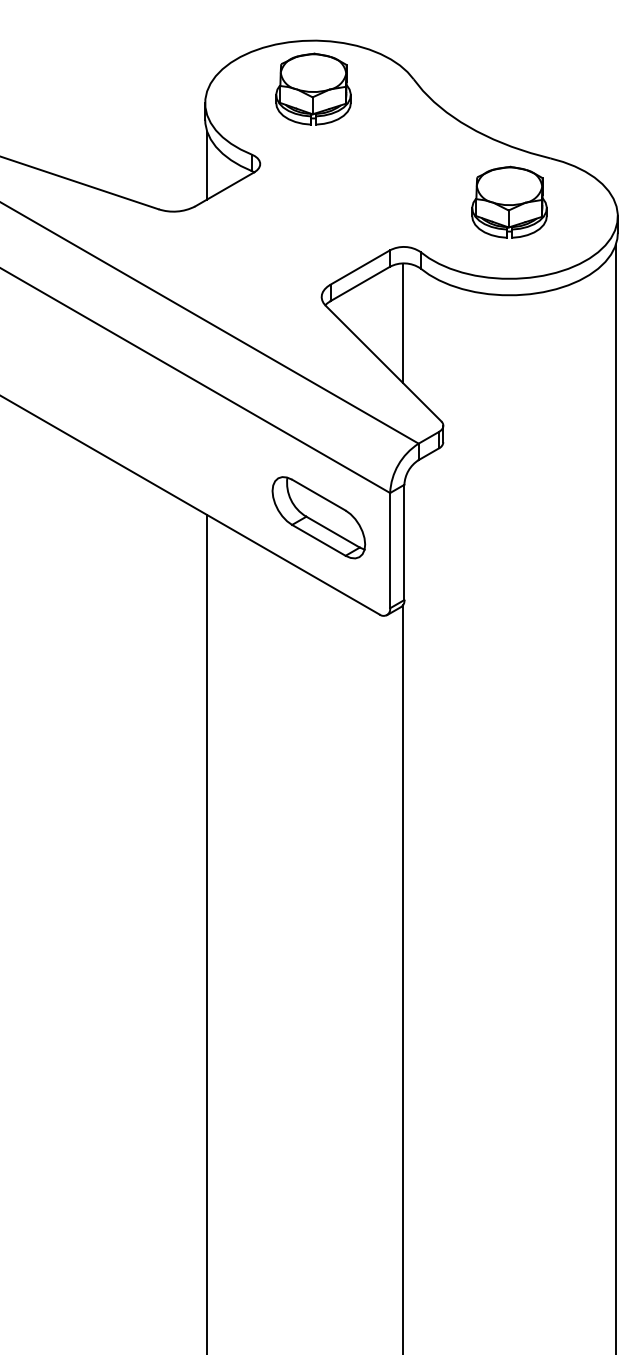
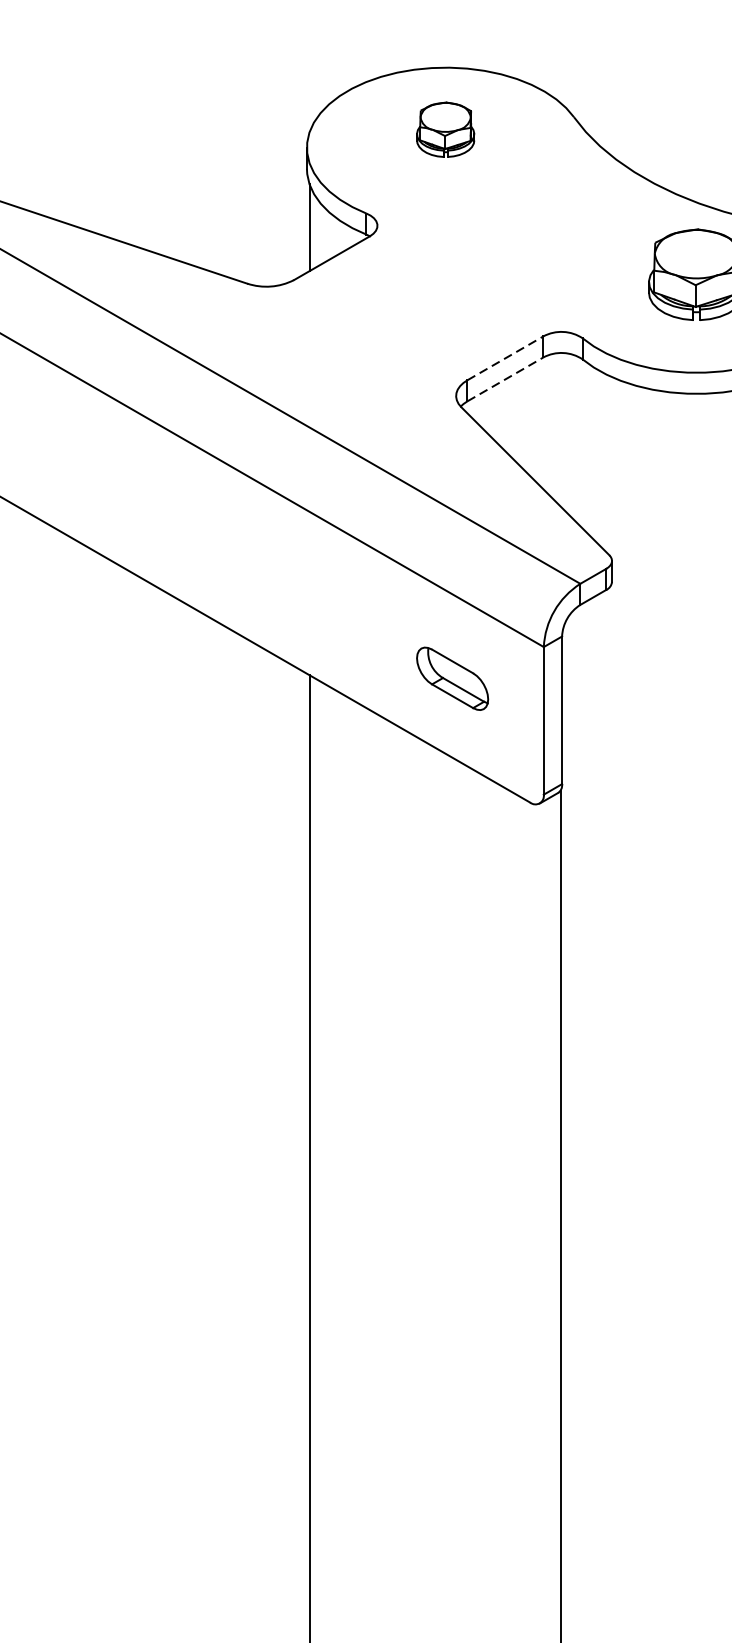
part: (313, 88) -> (445, 128), size x0.6
line: (360, 267) -> (505, 358), solid -> dashed
line: (360, 283) -> (505, 378), solid -> dashed
line: (403, 323) -> (560, 429), removed
part: (318, 517) -> (452, 678), size x0.6

